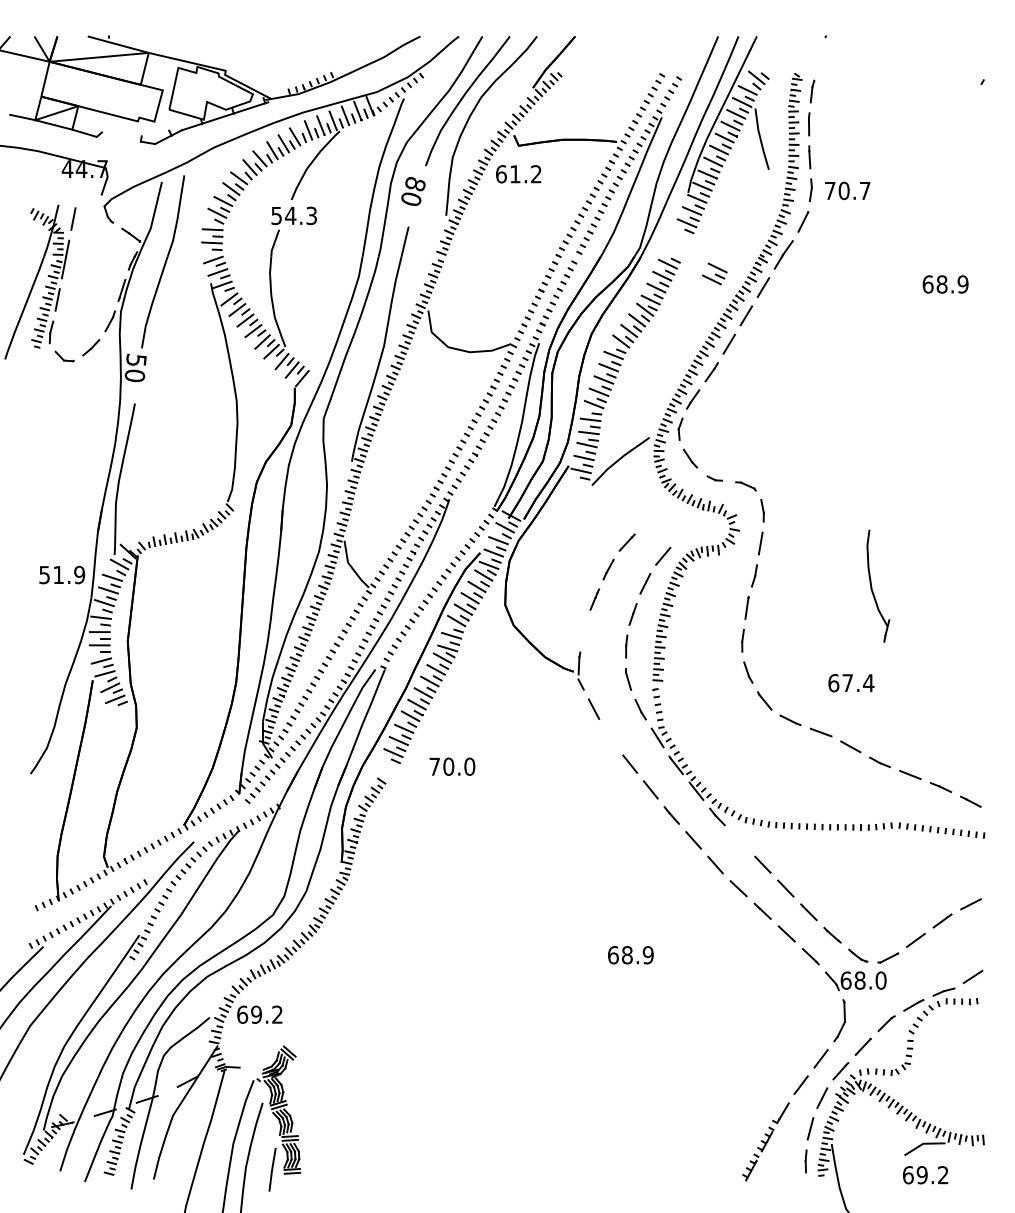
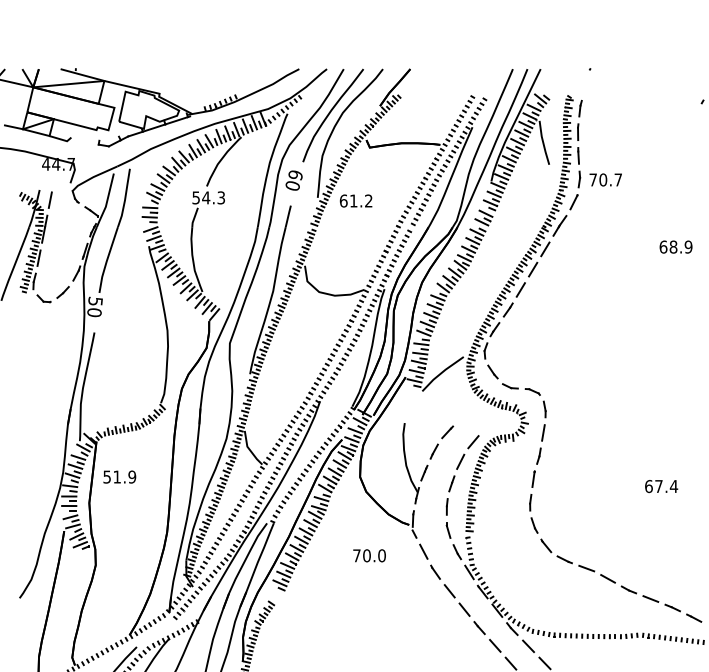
text: (518, 174) -> (356, 201), moved
text: (415, 184) -> (295, 175), 80 -> 60
part: (714, 273) -> (483, 217), moved
part: (714, 478) -> (510, 386), size x1.43
text: (62, 574) -> (119, 476), moved
part: (872, 586) -> (406, 463), moved
text: (851, 683) -> (661, 486), moved
line: (610, 737) -> (435, 572), added
text: (452, 766) -> (369, 555), moved
line: (739, 840) -> (528, 645), added

